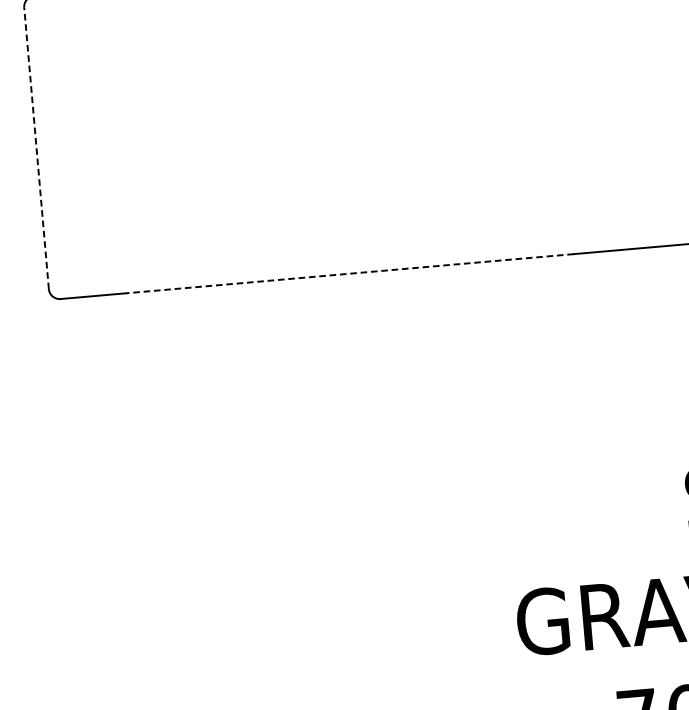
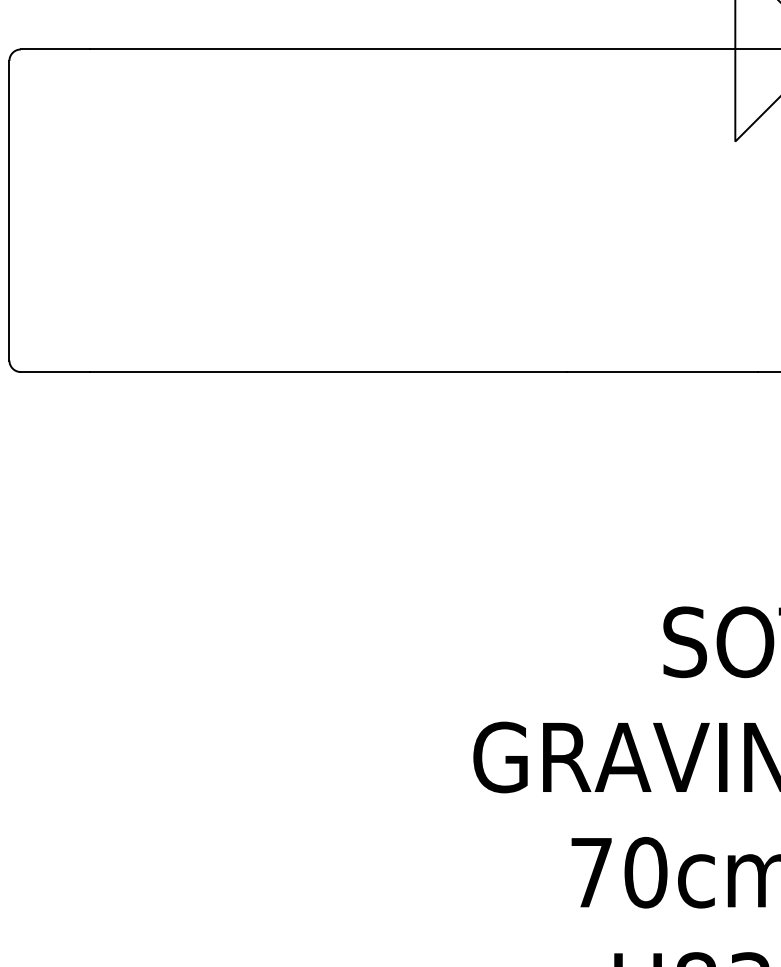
line: (36, 148) -> (9, 210), dashed -> solid
line: (349, 274) -> (328, 372), dashed -> solid

